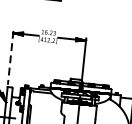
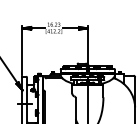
line: (10, 58) -> (22, 51), dashed -> solid

